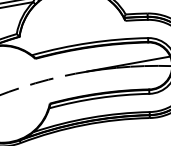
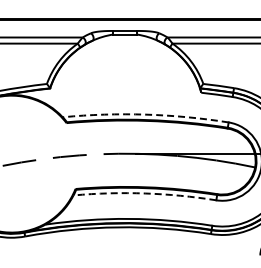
arc: (89, 42) -> (145, 114), solid -> dashed
arc: (99, 97) -> (145, 193), solid -> dashed

